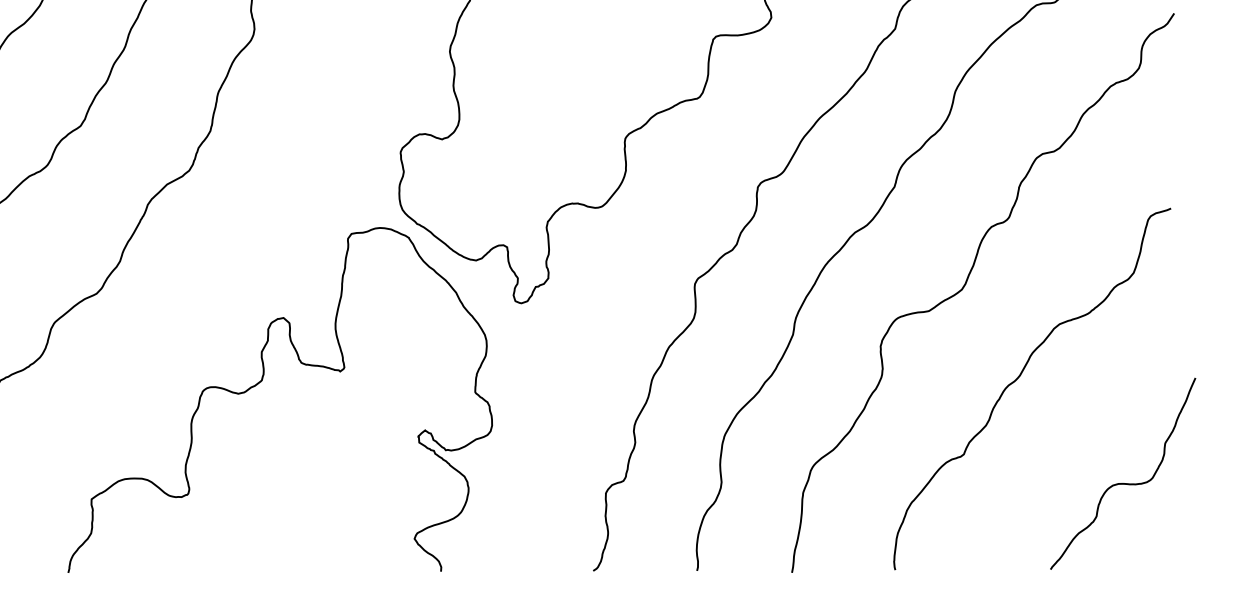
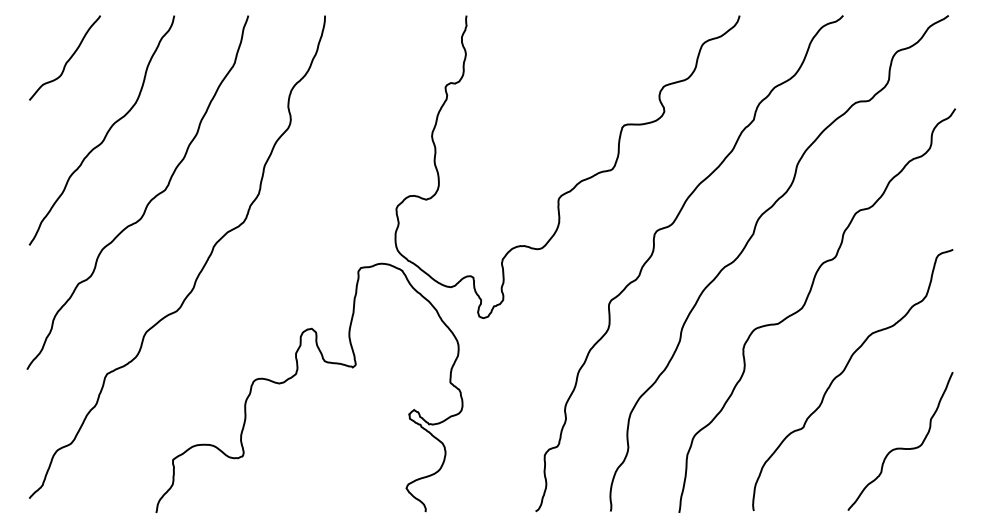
curve: (1123, 482) -> (900, 447), moved

